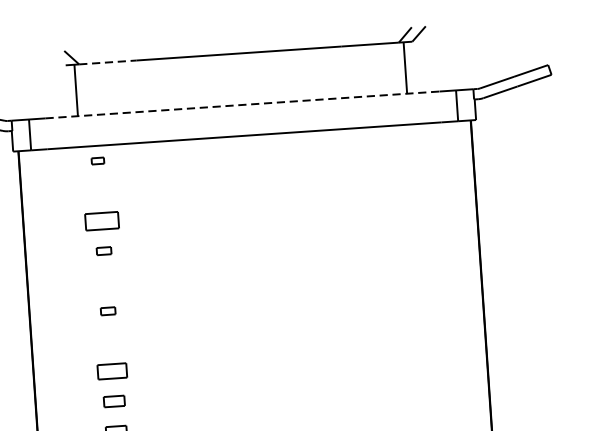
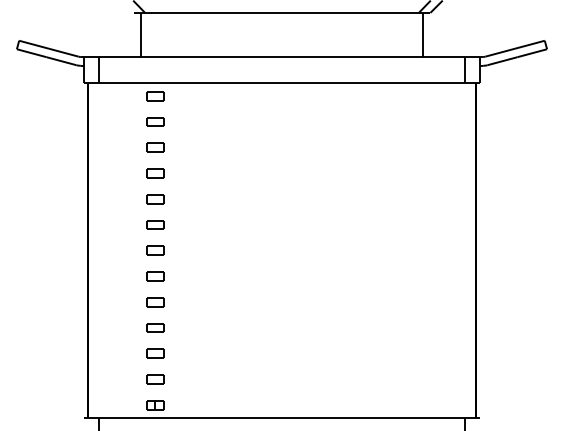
line: (108, 61) -> (170, 12), dashed -> solid
line: (243, 104) -> (282, 56), dashed -> solid
part: (97, 161) -> (155, 96), size x1.67
part: (99, 190) -> (155, 121), added
part: (101, 220) -> (155, 147), size x0.62
part: (104, 251) -> (155, 173), size x1.43
part: (106, 281) -> (155, 199), added
part: (108, 310) -> (155, 224), size x1.43
part: (110, 341) -> (155, 250), added
part: (112, 371) -> (155, 276), size x0.71

